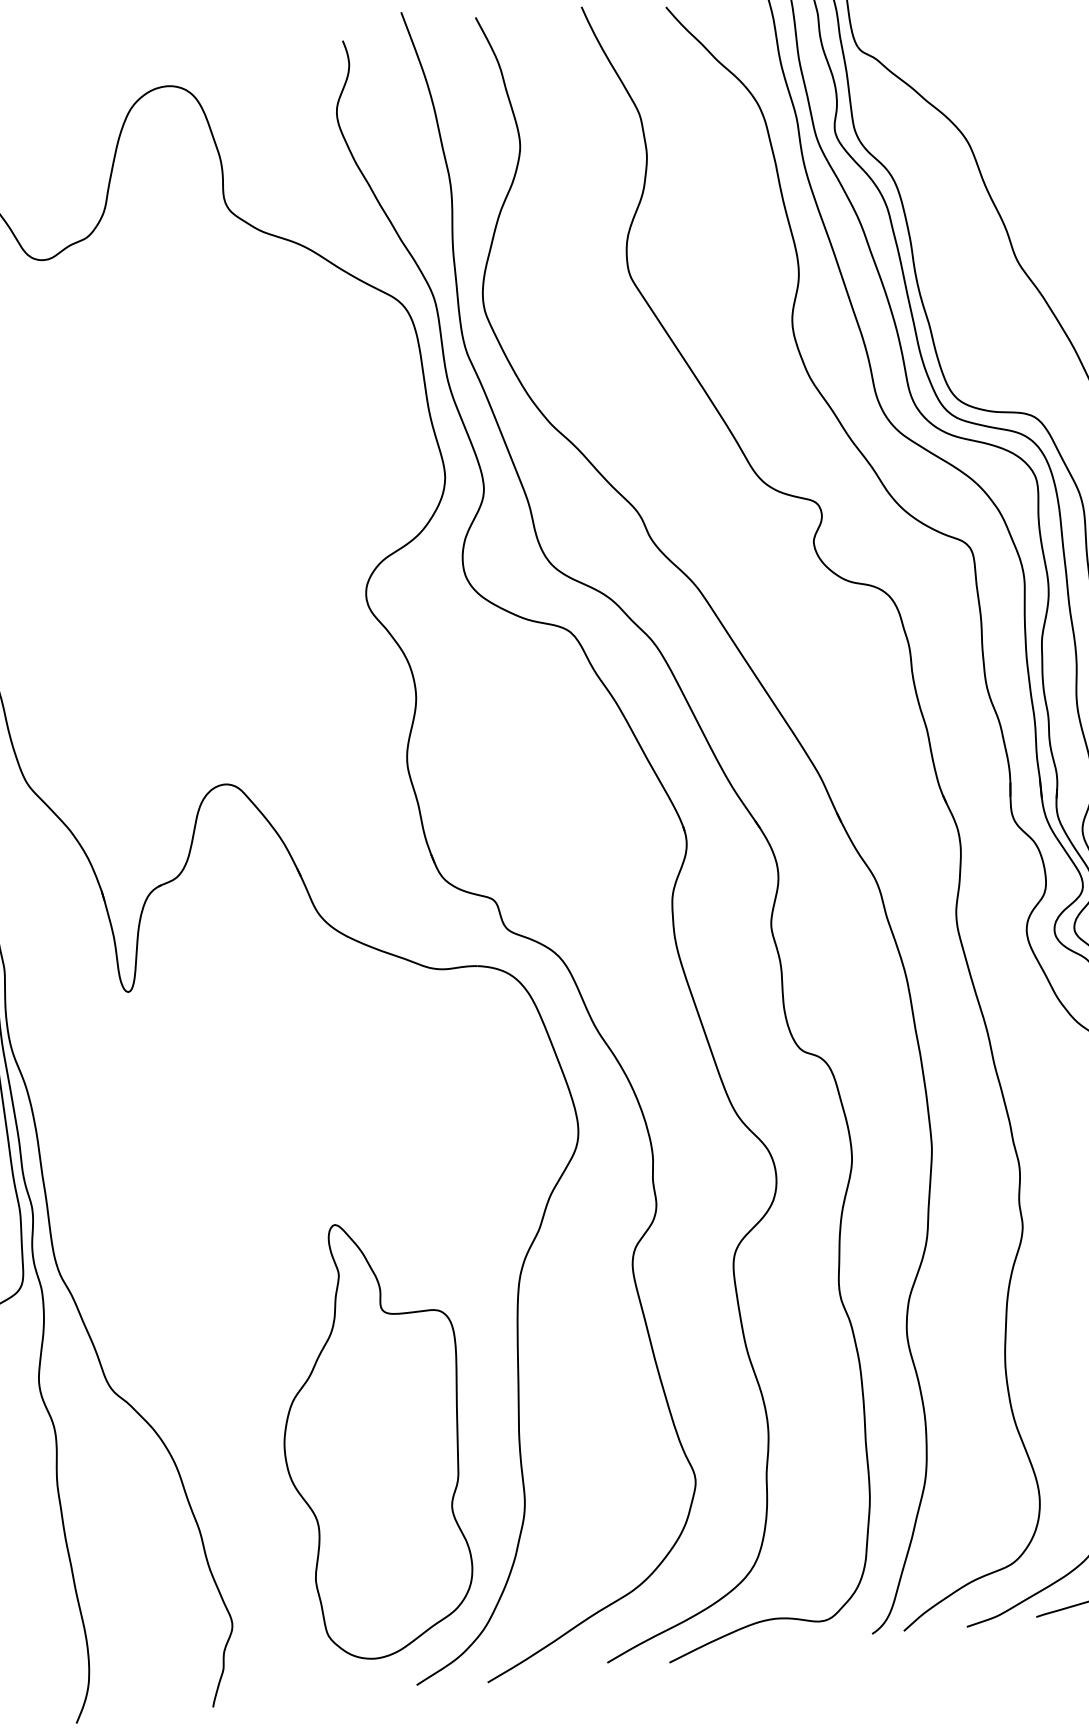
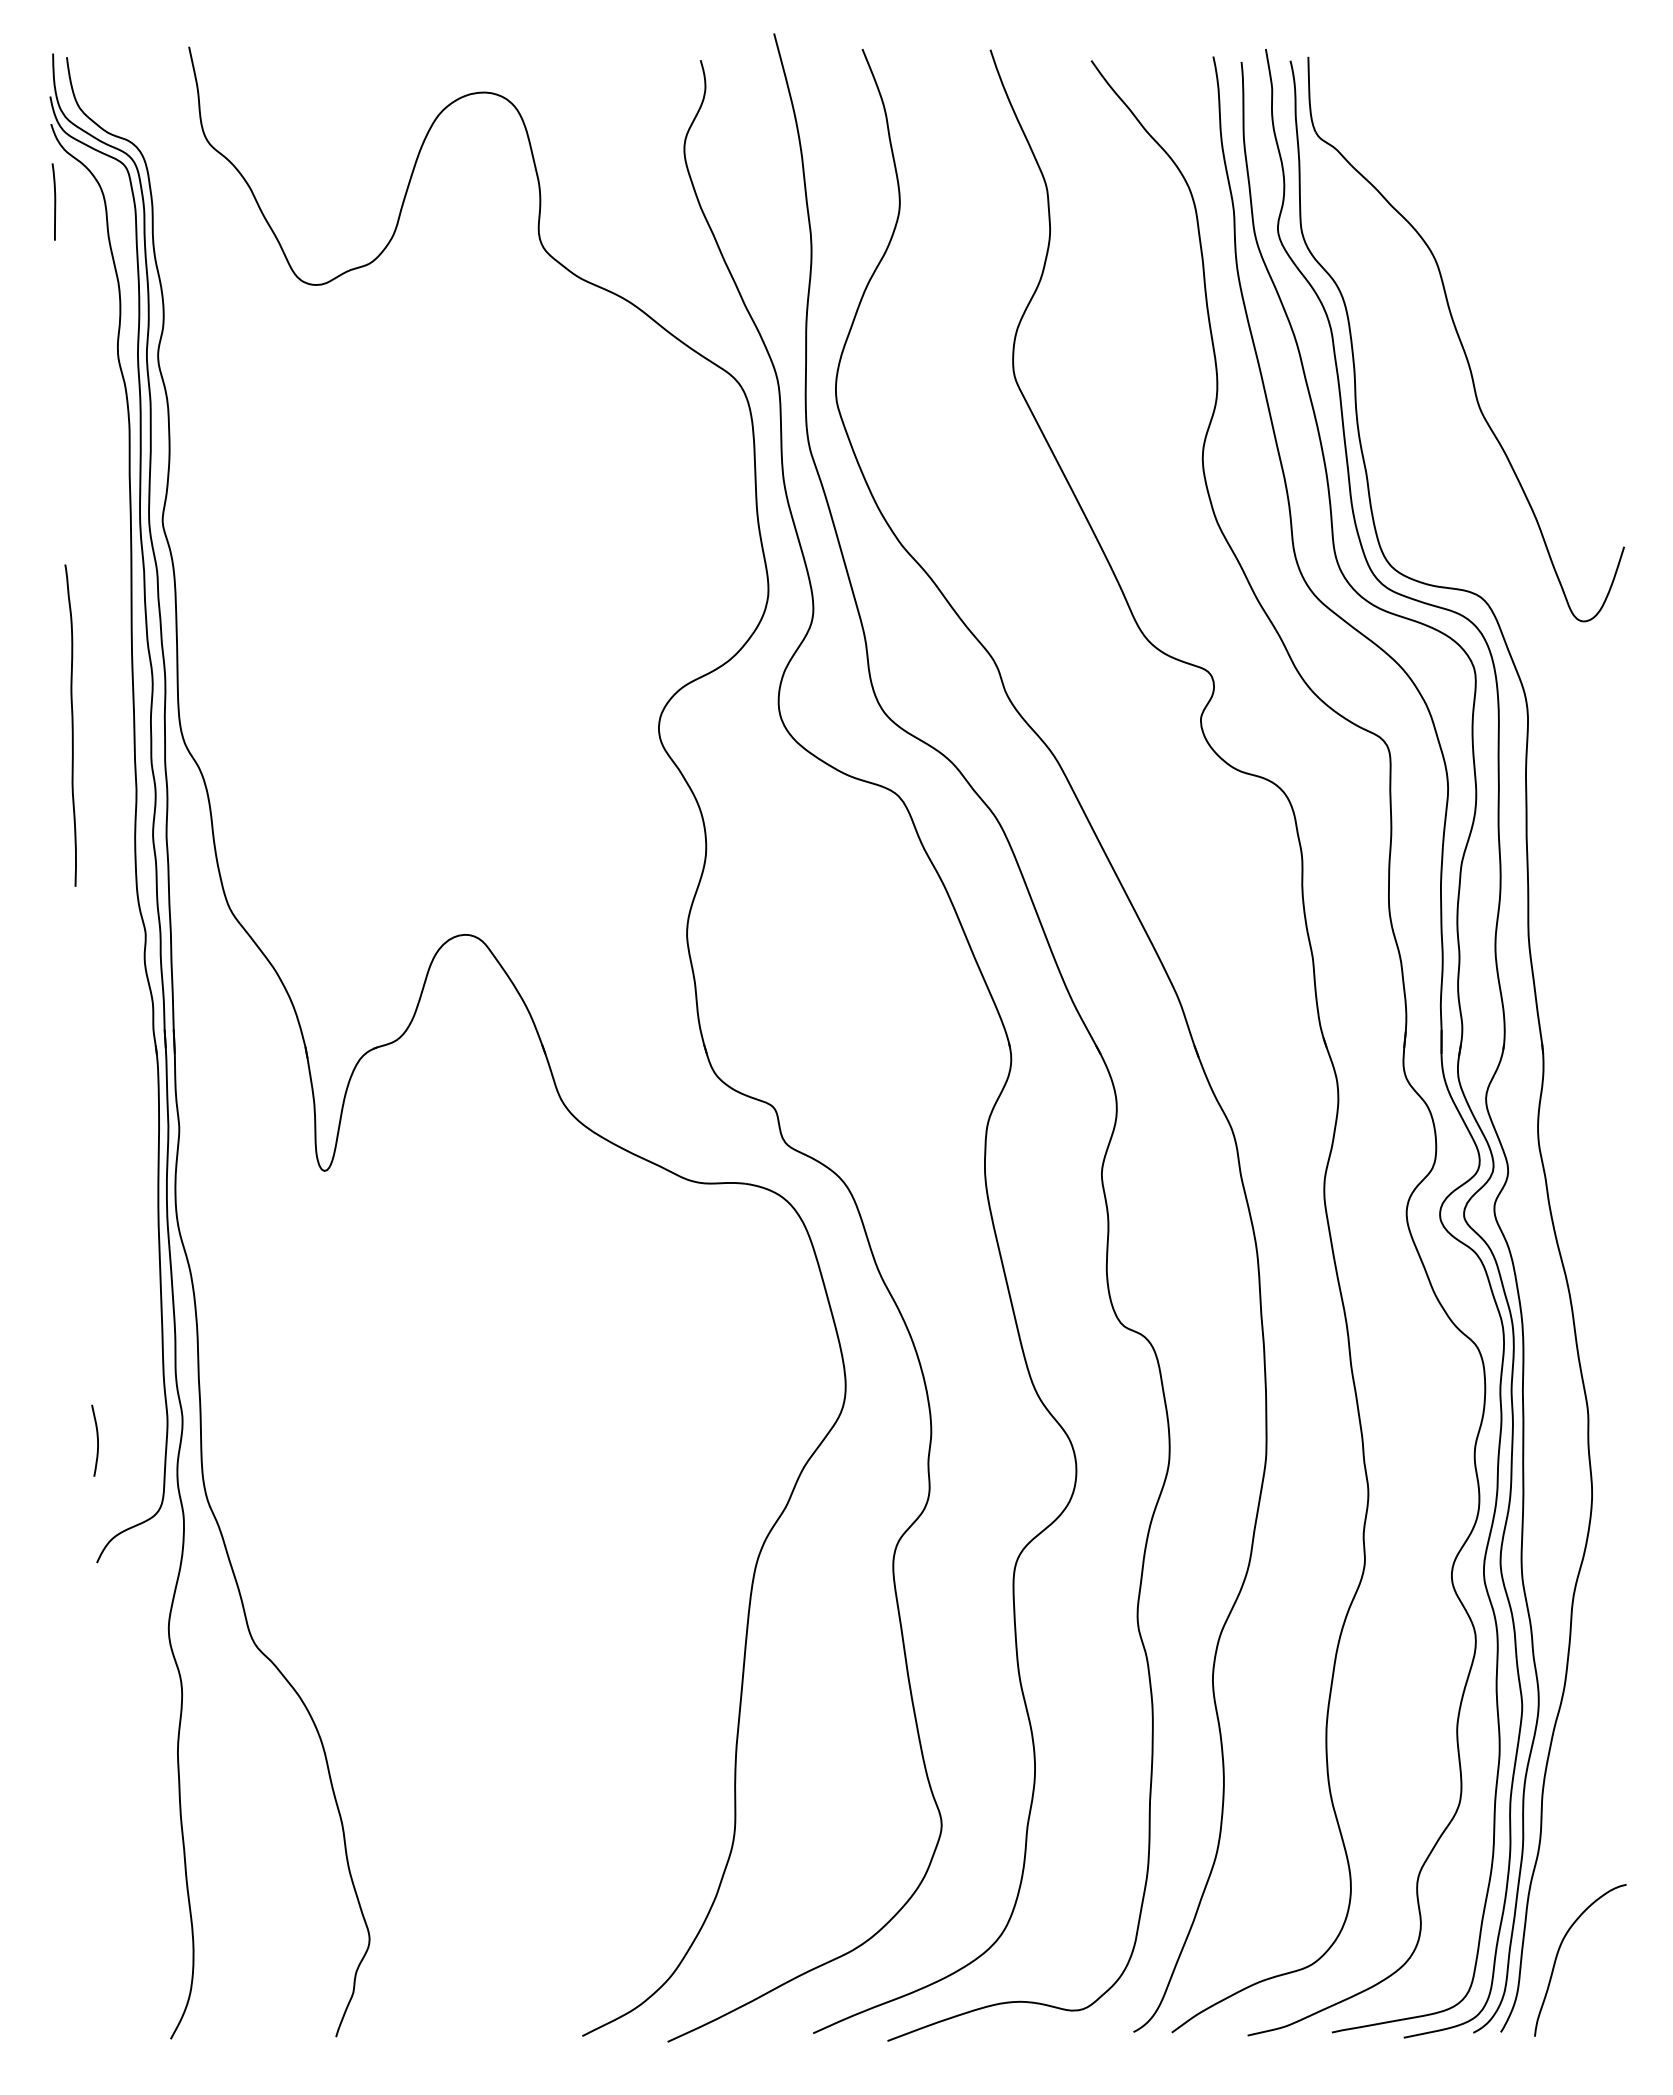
part: (374, 1439) -> (562, 1736), removed

